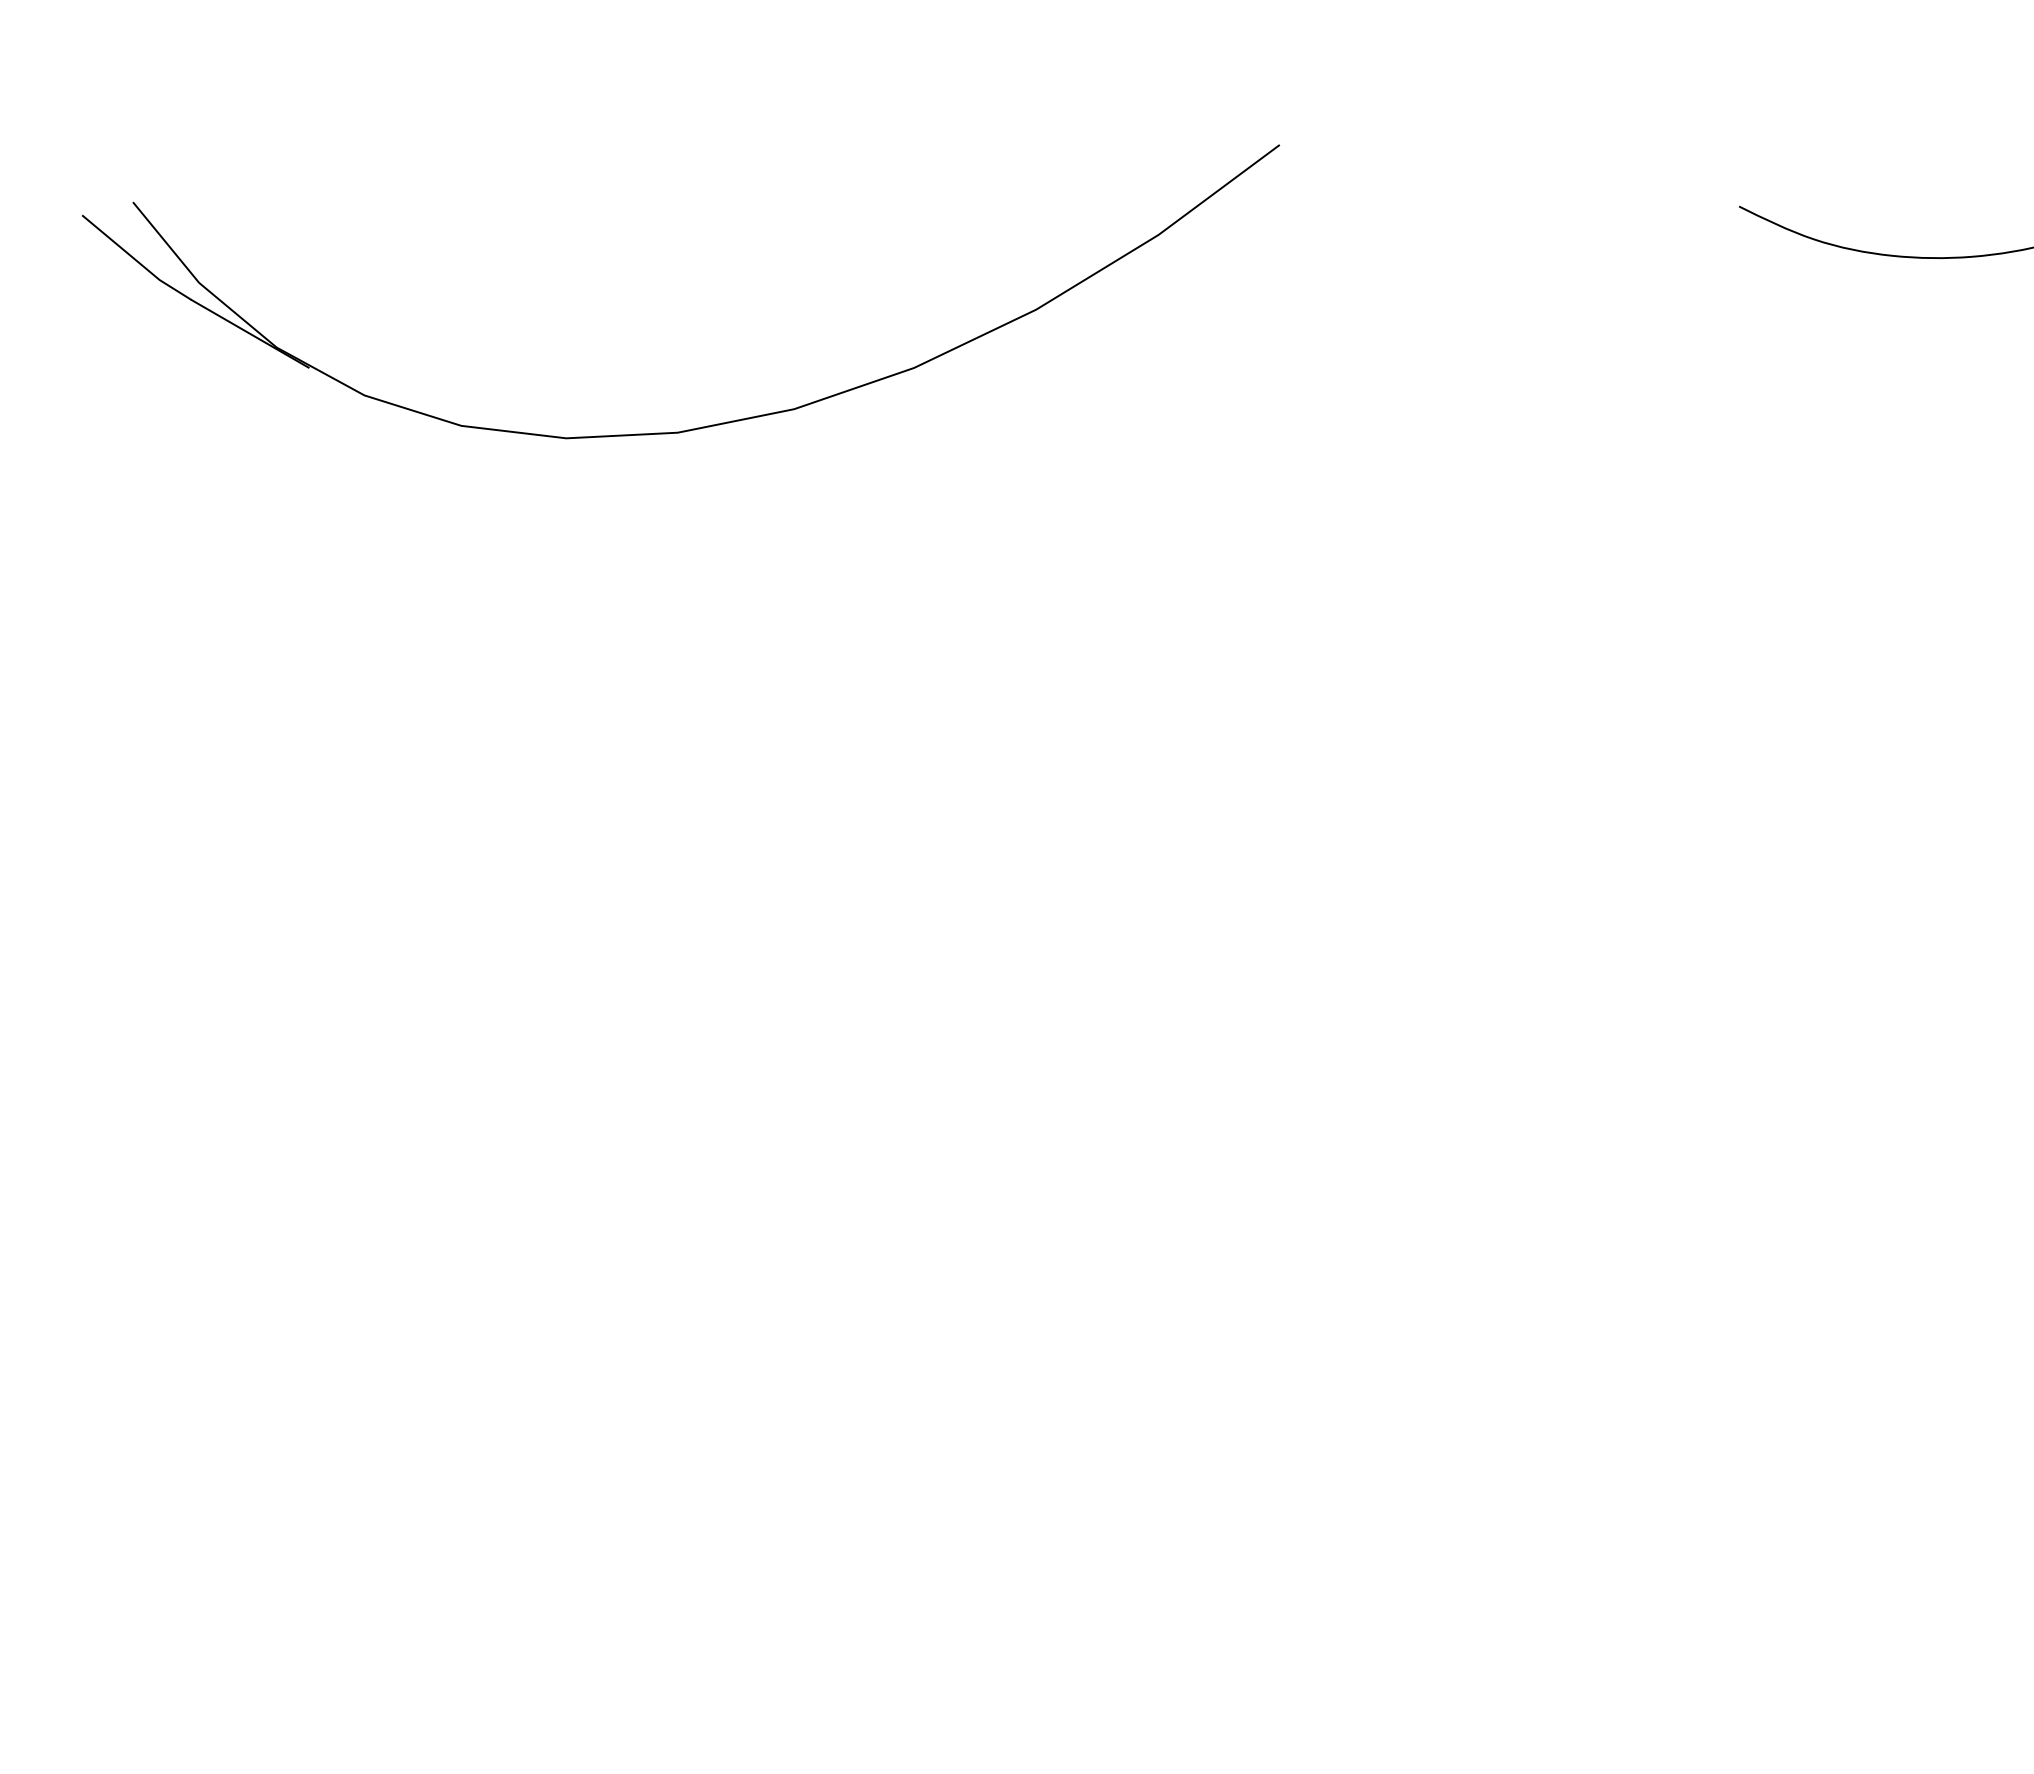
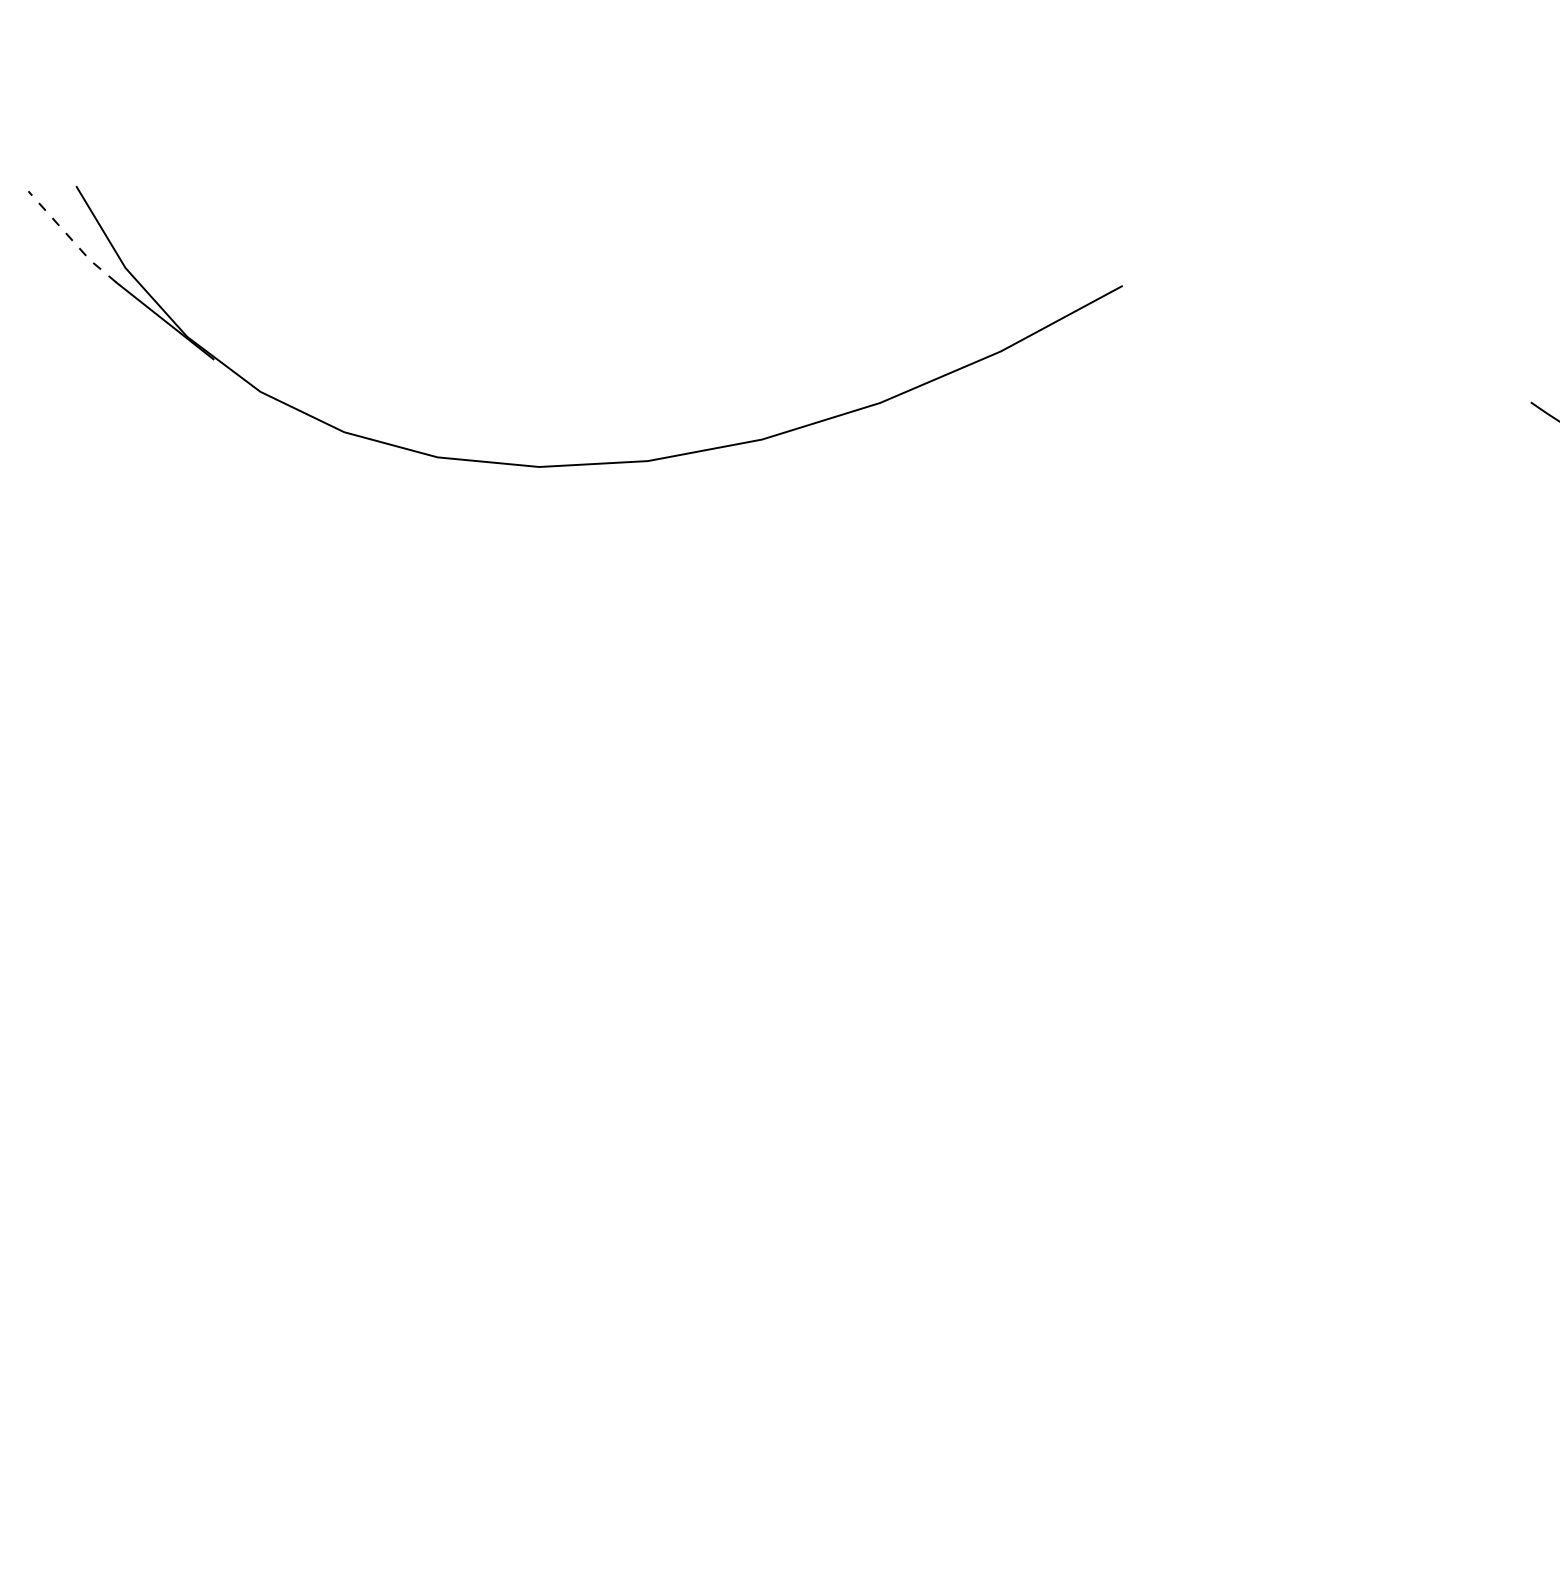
line: (135, 259) -> (70, 238), solid -> dashed

